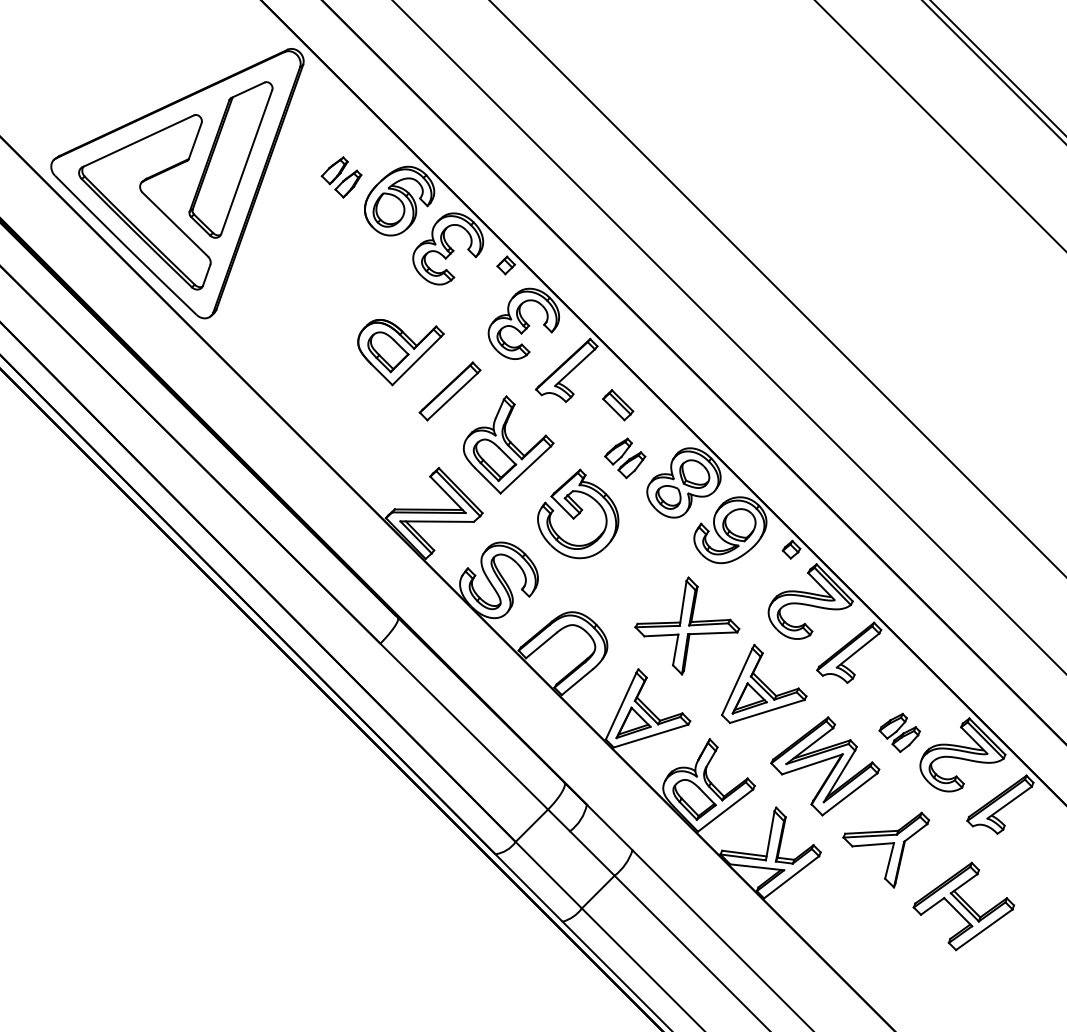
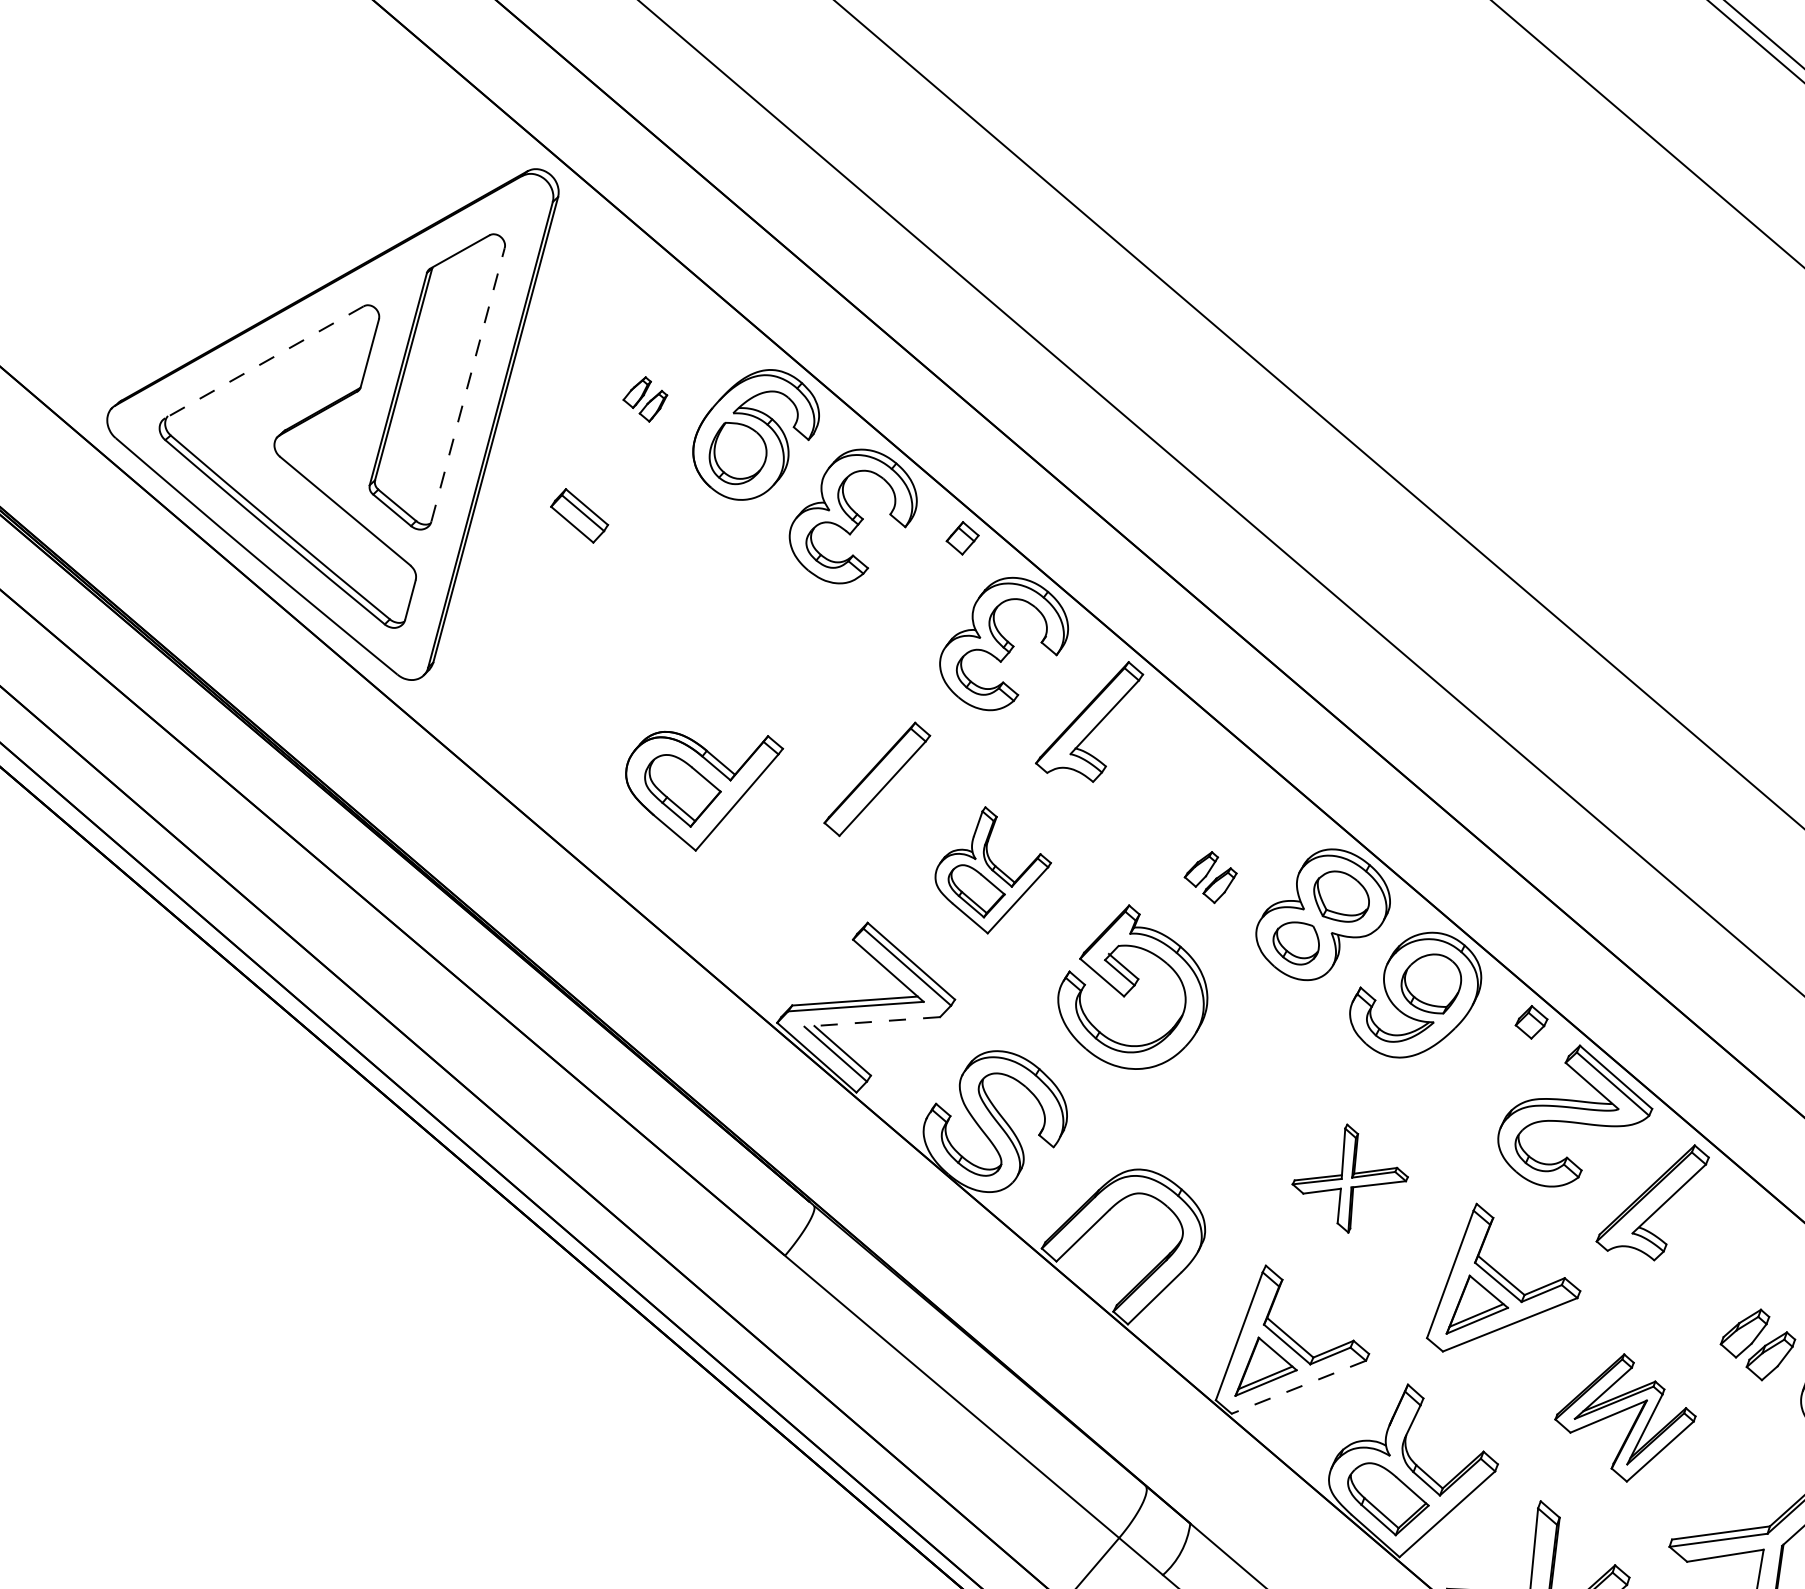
line: (137, 141) -> (263, 362), solid -> dashed
line: (246, 161) -> (467, 383), solid -> dashed
part: (341, 177) -> (645, 399), size x0.6
part: (400, 352) -> (705, 789), moved
part: (618, 405) -> (580, 516), moved
part: (508, 444) -> (992, 868), size x0.7
part: (625, 458) -> (1211, 877), size x0.7
line: (437, 521) -> (872, 1021), solid -> dashed
part: (687, 625) -> (1350, 1177), size x0.6
line: (651, 736) -> (1299, 1387), solid -> dashed
part: (825, 766) -> (1625, 1418), size x0.7

